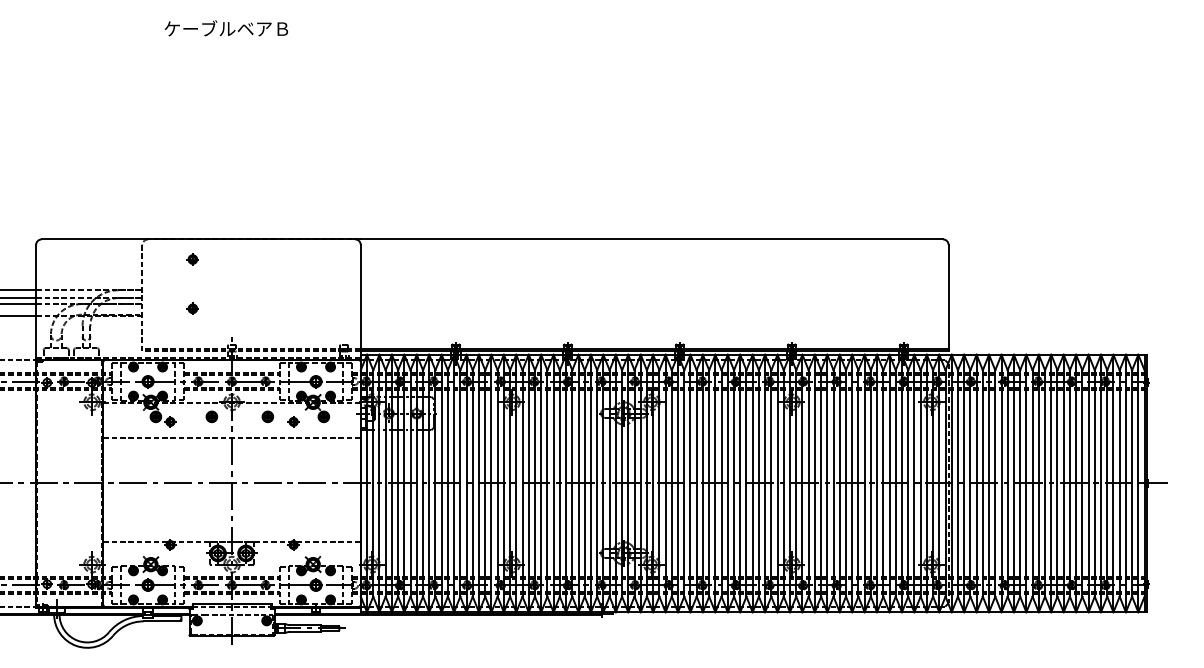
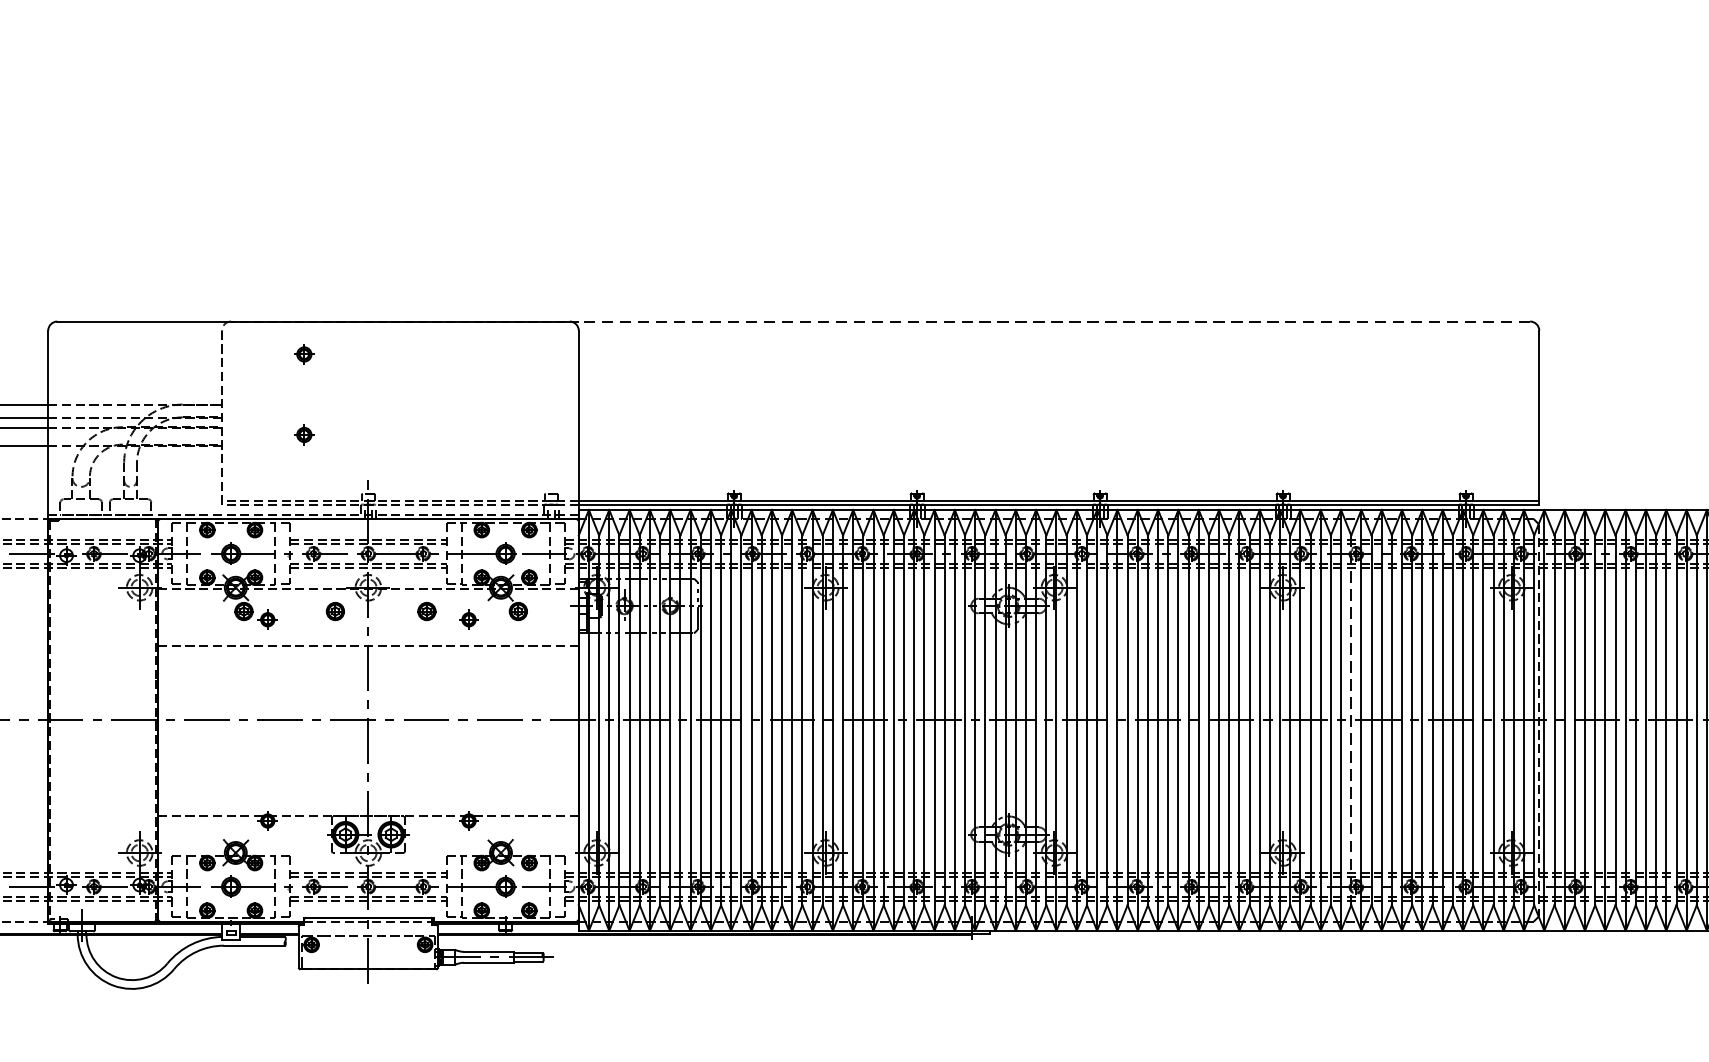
line: (651, 239) -> (1053, 321), solid -> dashed
line: (833, 483) -> (1351, 720), solid -> dashed

